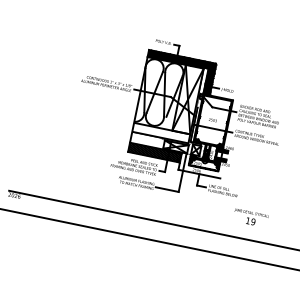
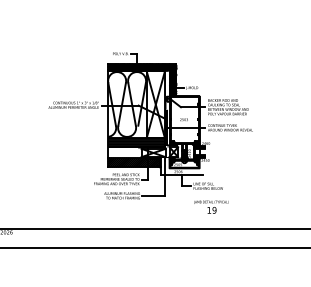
hatch: (161, 133) -> (136, 142), added
text: (251, 217) -> (211, 206), moved

